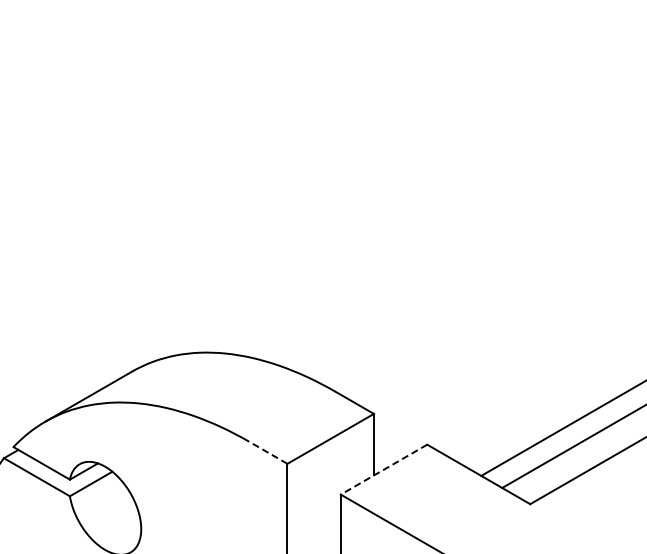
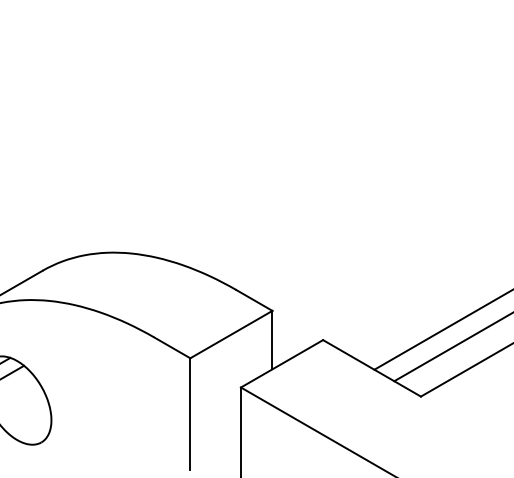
line: (267, 452) -> (171, 347), dashed -> solid
line: (384, 469) -> (282, 363), dashed -> solid

